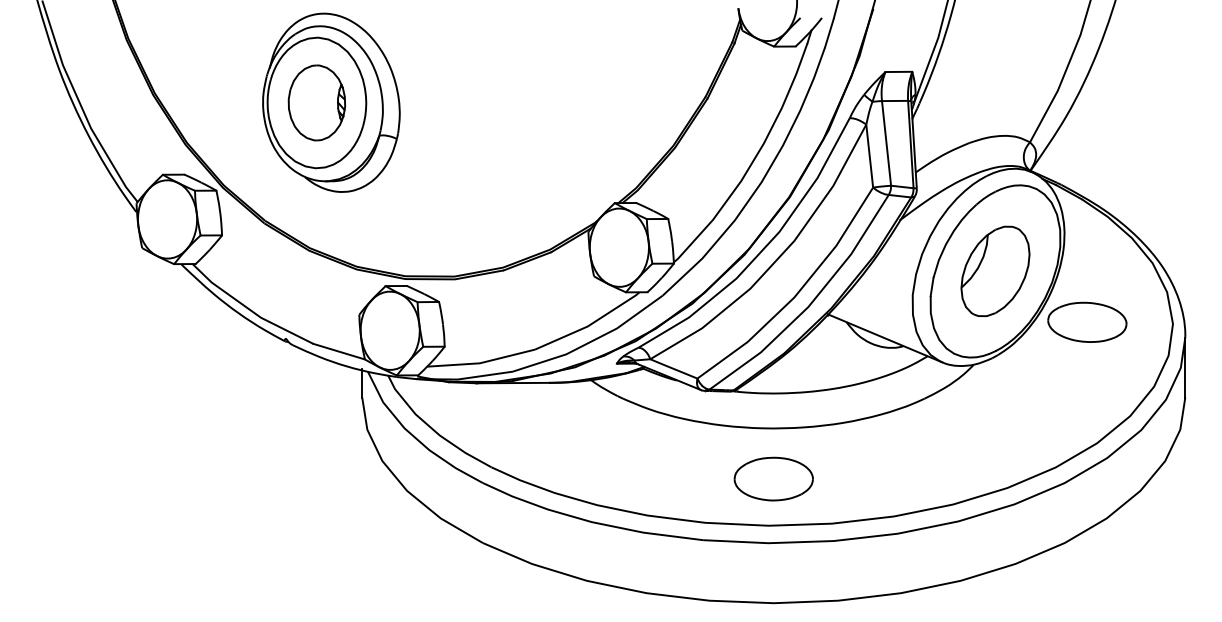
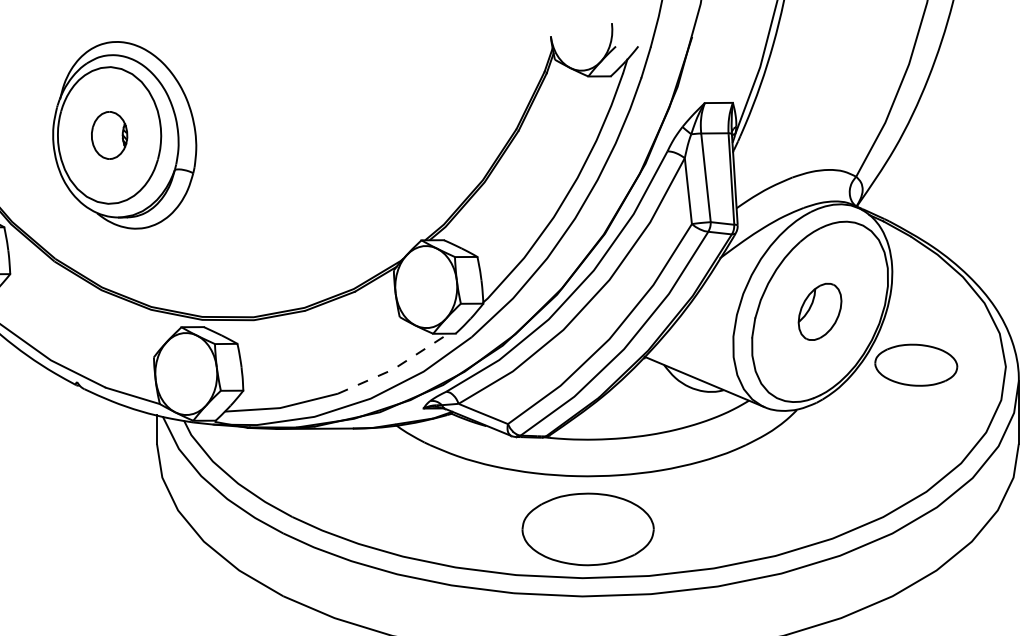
part: (316, 102) -> (109, 134), size x0.6
part: (995, 271) -> (820, 311), size x0.6
line: (590, 324) -> (396, 367), solid -> dashed
part: (773, 478) -> (587, 528), size x1.6

